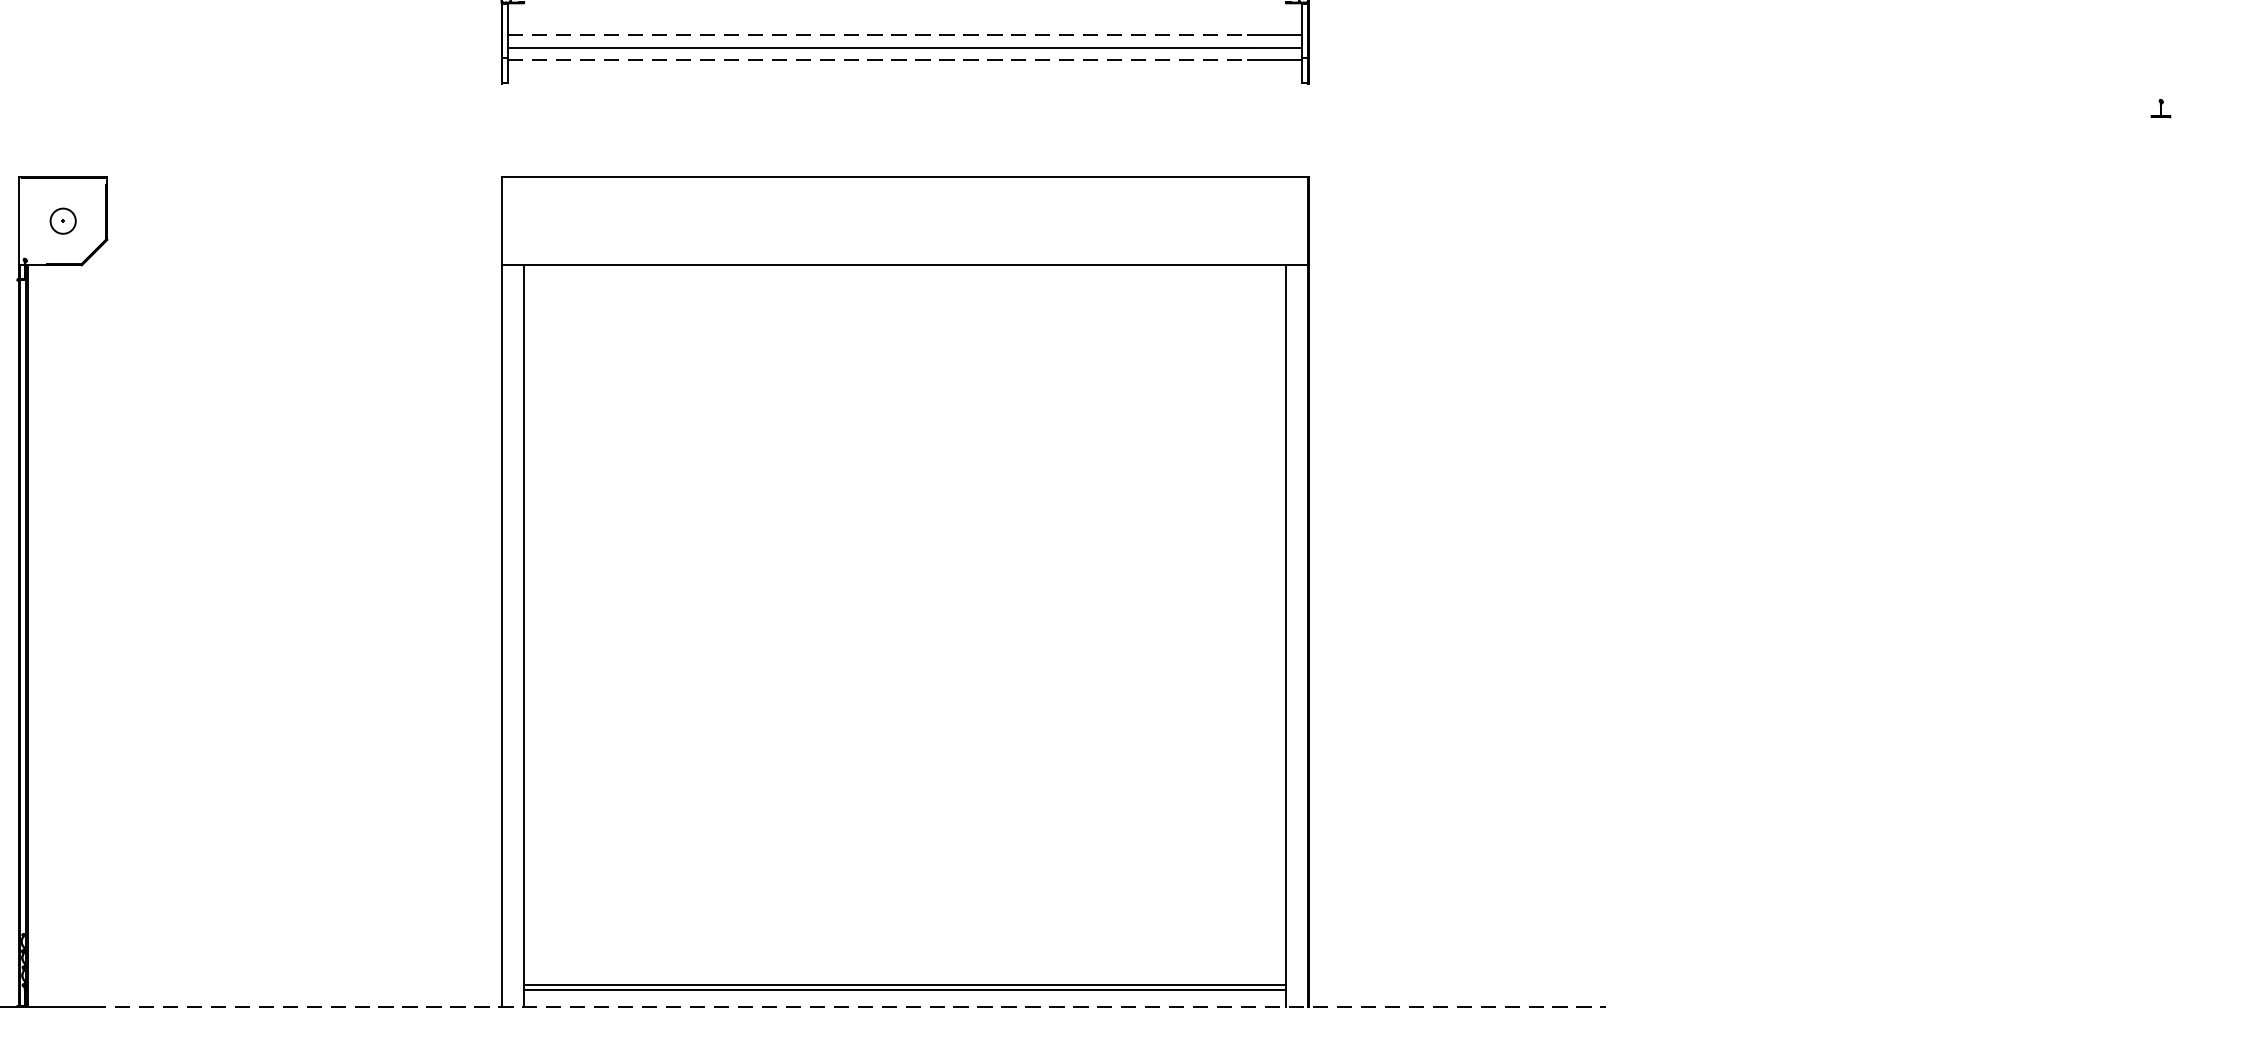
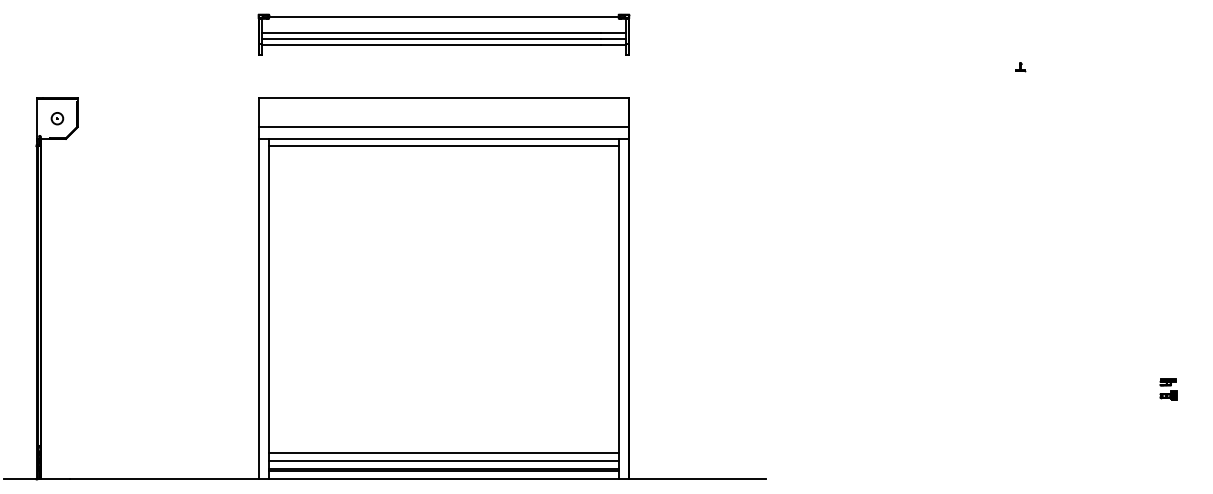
line: (877, 35) -> (431, 33), dashed -> solid
line: (877, 59) -> (431, 44), dashed -> solid
line: (904, 240) -> (443, 127), added
line: (904, 279) -> (443, 145), added
line: (904, 950) -> (443, 453), added
line: (904, 967) -> (443, 461), added
line: (847, 1007) -> (417, 479), dashed -> solid

